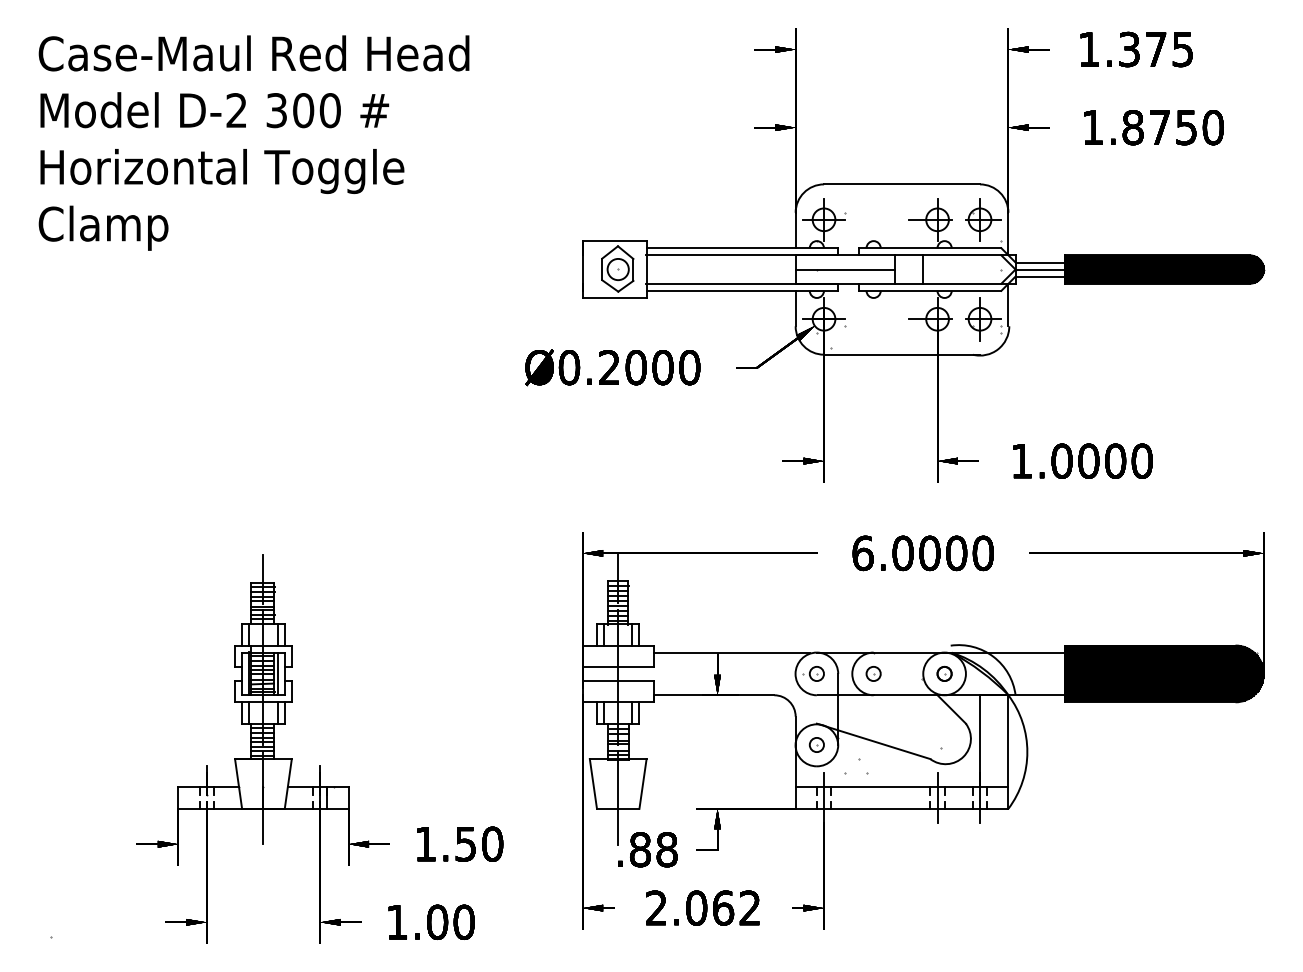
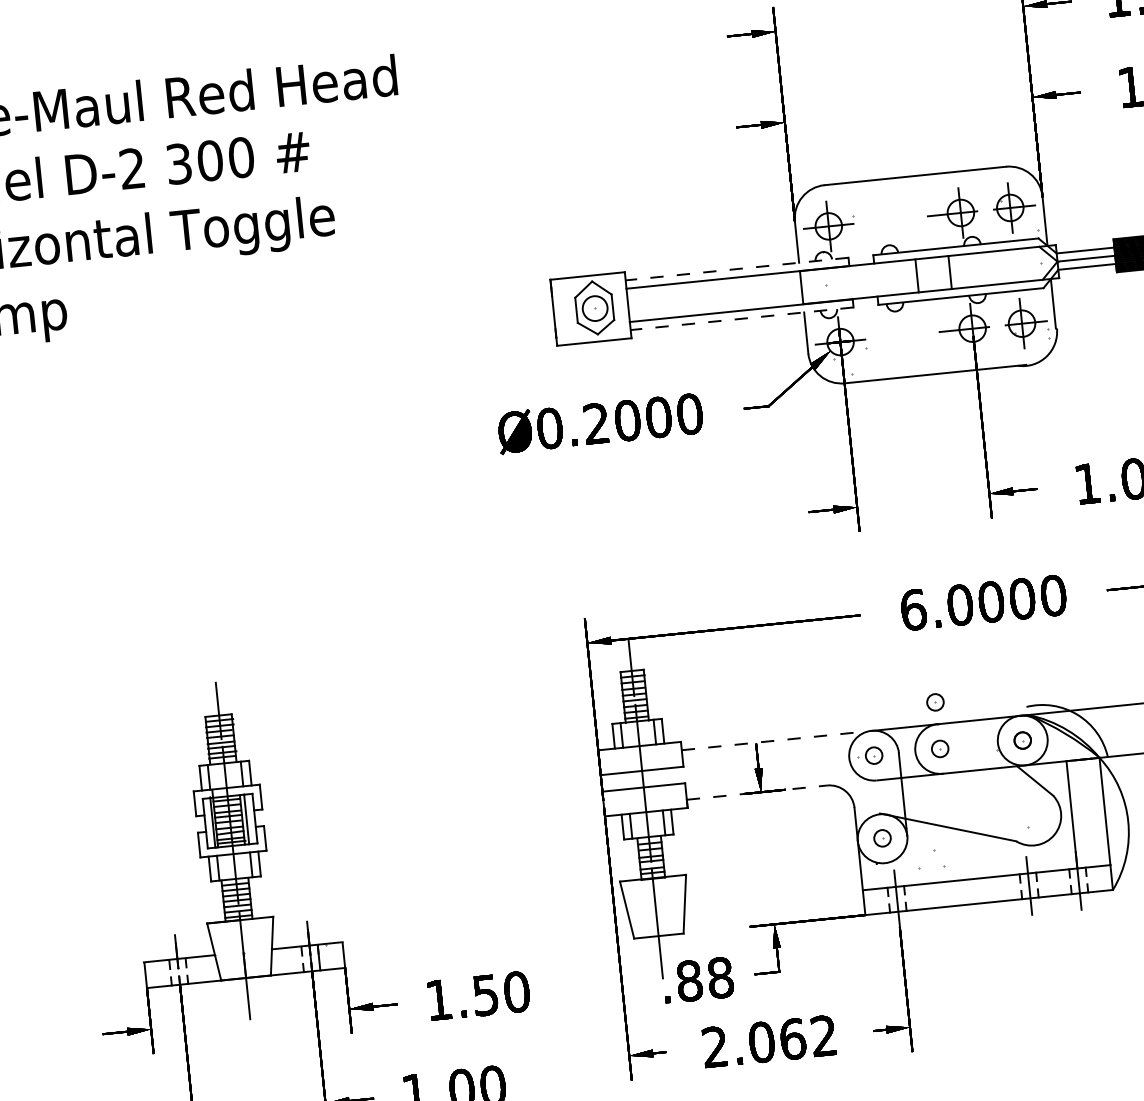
line: (742, 248) -> (737, 269), solid -> dashed
line: (844, 269) -> (858, 281), removed
line: (742, 290) -> (742, 318), solid -> dashed
part: (873, 633) -> (935, 701), added
line: (731, 652) -> (772, 740), solid -> dashed
line: (714, 695) -> (757, 792), solid -> dashed

